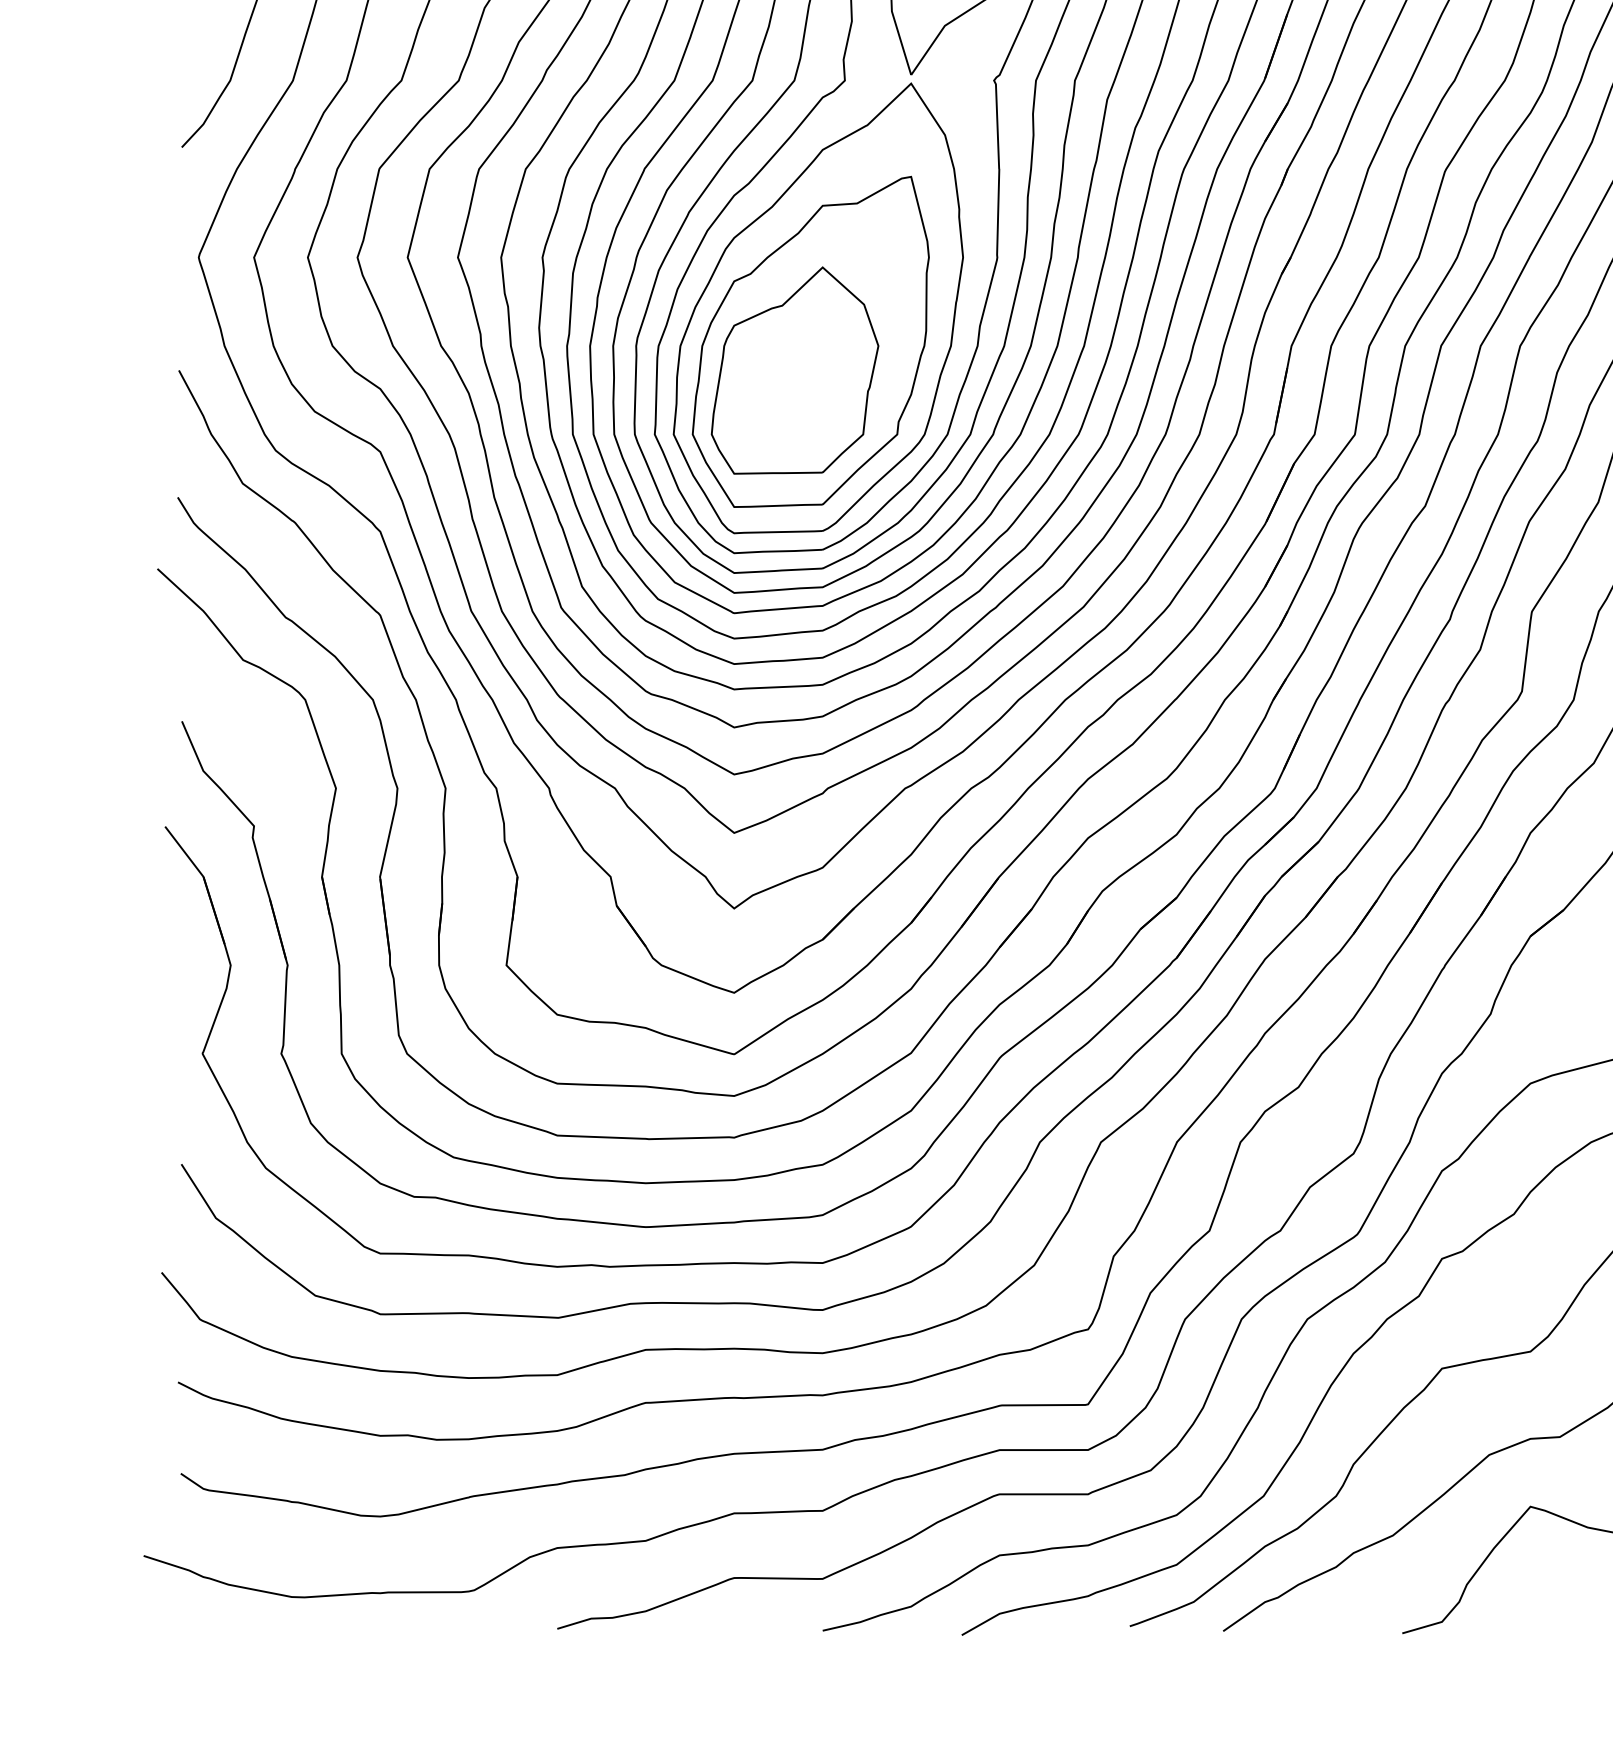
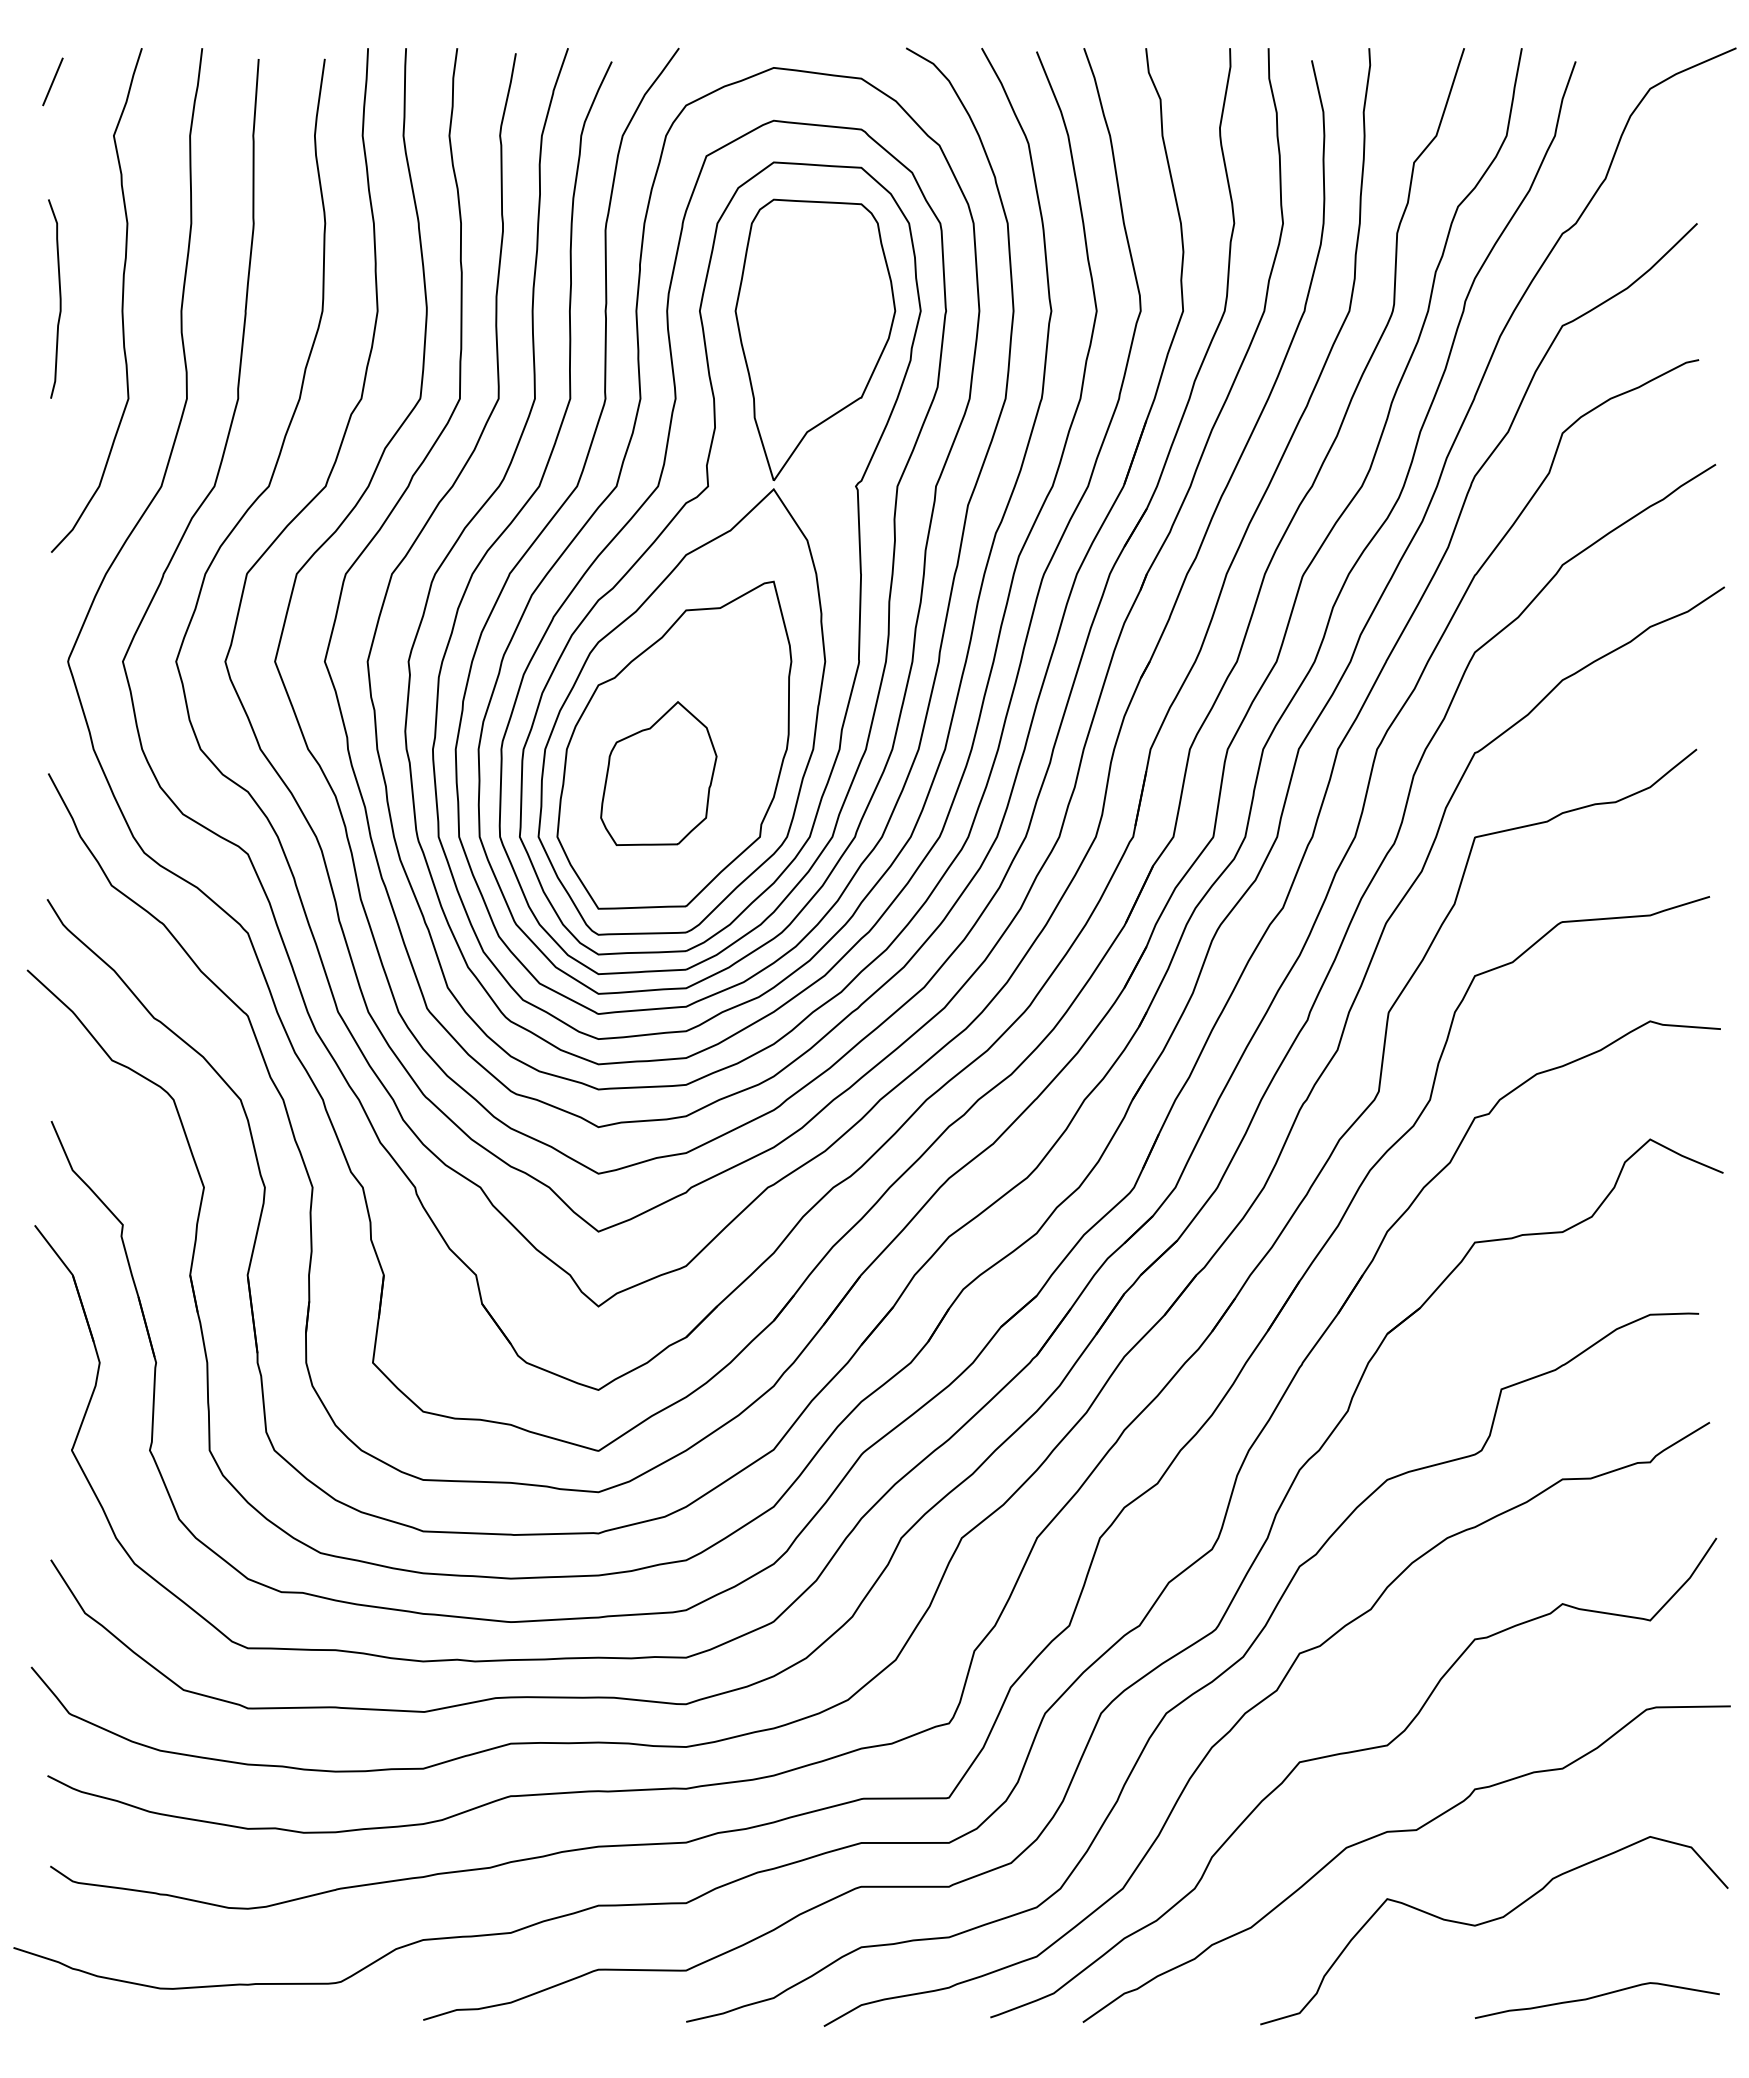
part: (794, 370) -> (658, 773), size x0.7

